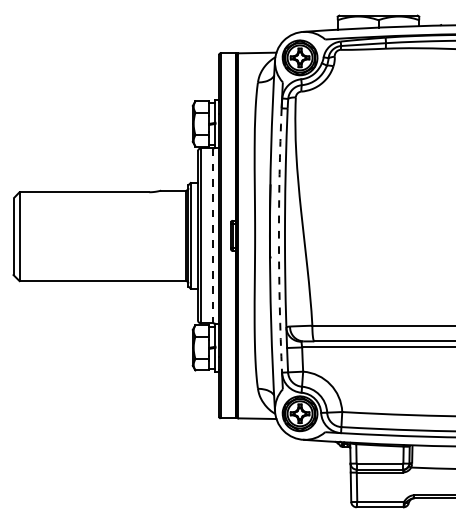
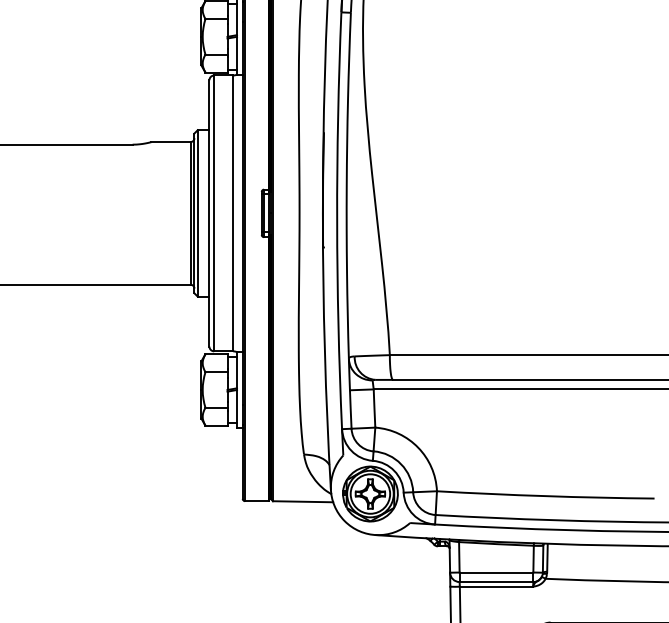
line: (213, 236) -> (233, 214), dashed -> solid
arc: (278, 240) -> (336, 220), dashed -> solid

